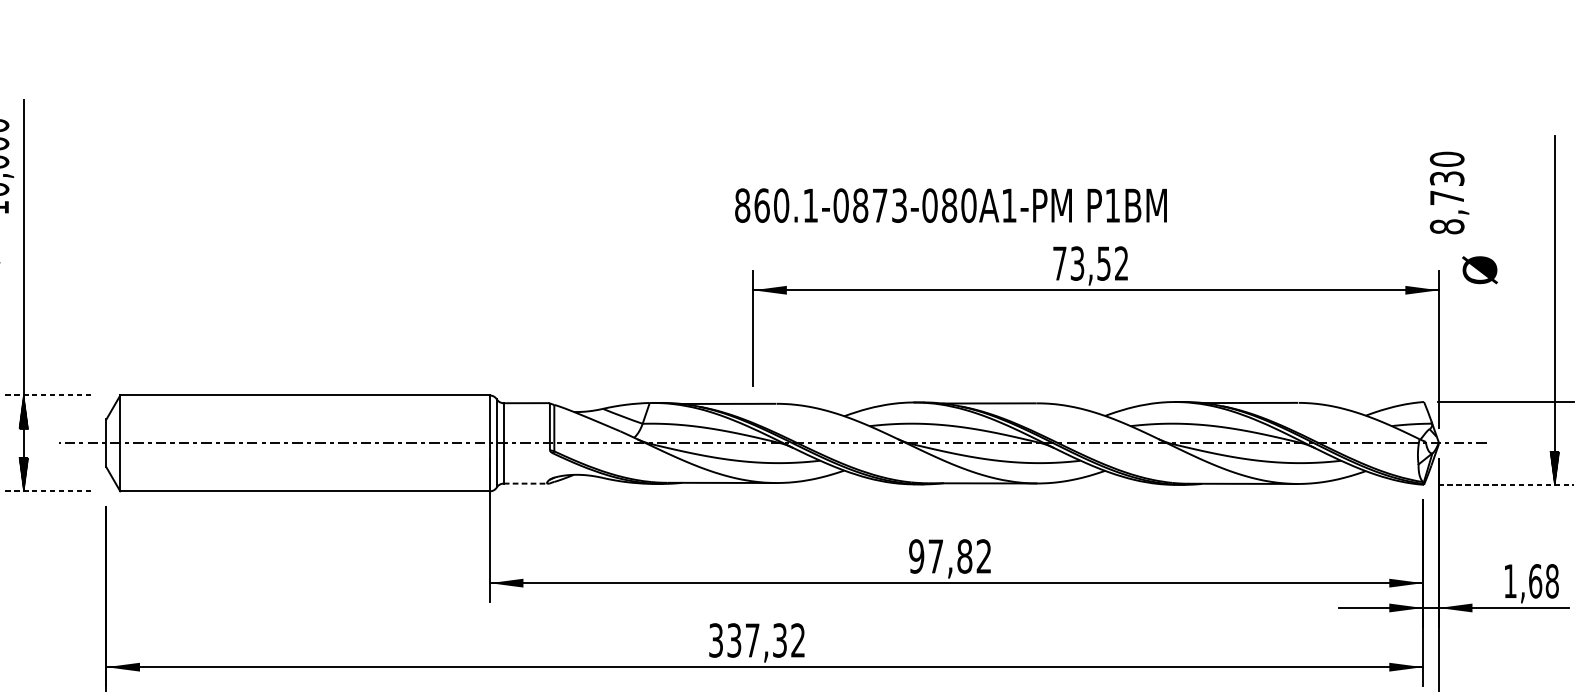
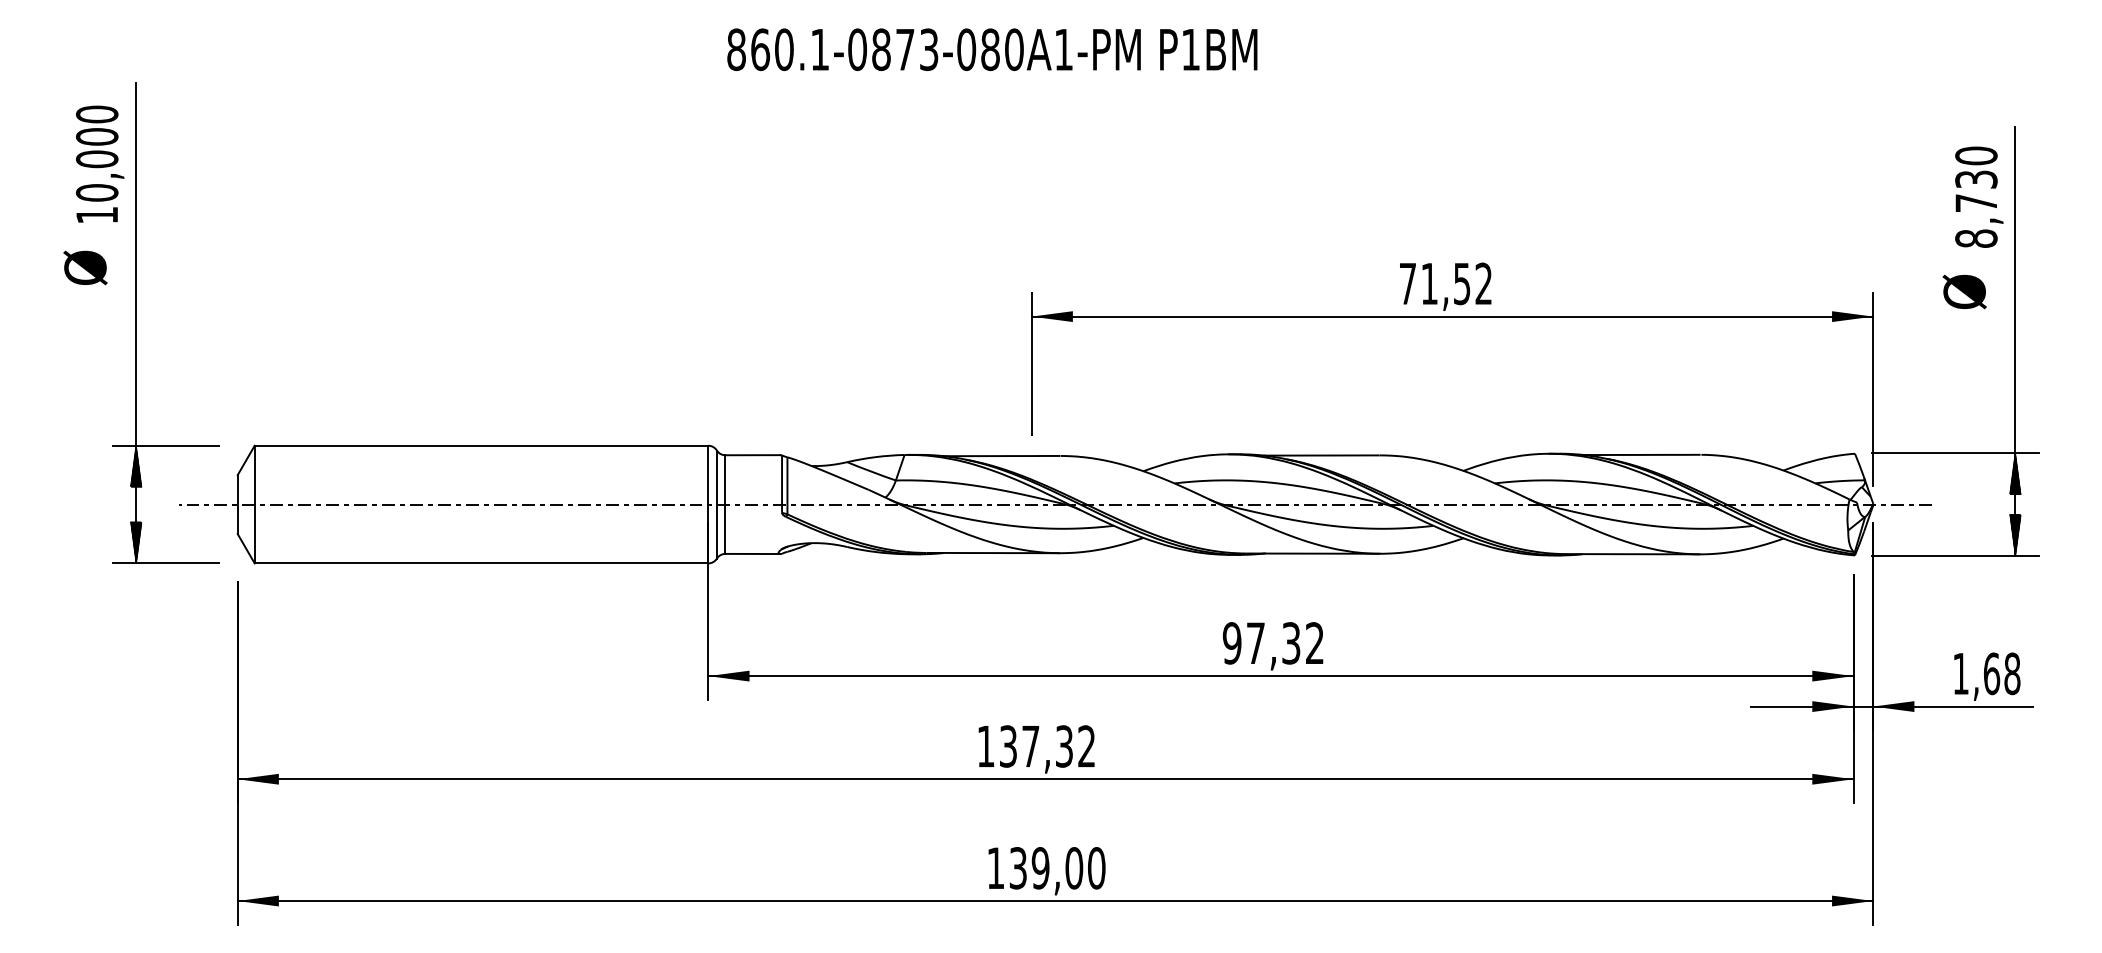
text: (1449, 192) -> (1979, 196), moved
text: (951, 205) -> (992, 49), moved
text: (1077, 263) -> (1429, 283), 73,52 -> 71,52
text: (1479, 269) -> (1964, 291), moved
line: (47, 395) -> (165, 445), dashed -> solid
hatch: (1554, 418) -> (2015, 473), added
line: (526, 483) -> (753, 553), dashed -> solid
line: (1506, 484) -> (1956, 555), dashed -> solid
line: (47, 491) -> (165, 563), dashed -> solid
text: (964, 556) -> (1291, 643), 97,82 -> 97,32
text: (715, 640) -> (985, 746), 337,32 -> 137,32

